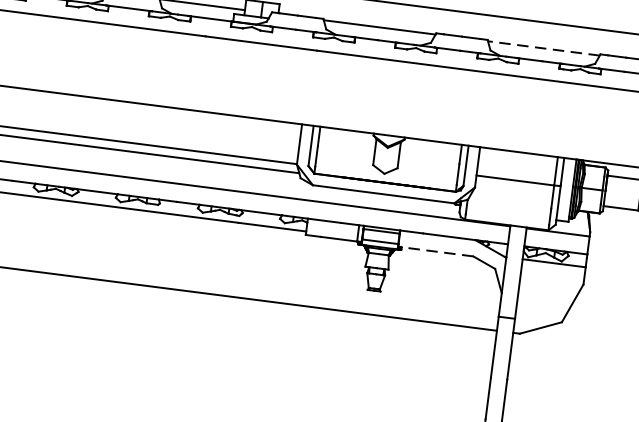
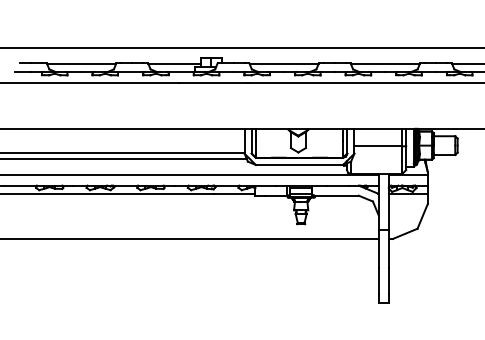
line: (542, 49) -> (384, 64), dashed -> solid
line: (435, 251) -> (335, 195), dashed -> solid

